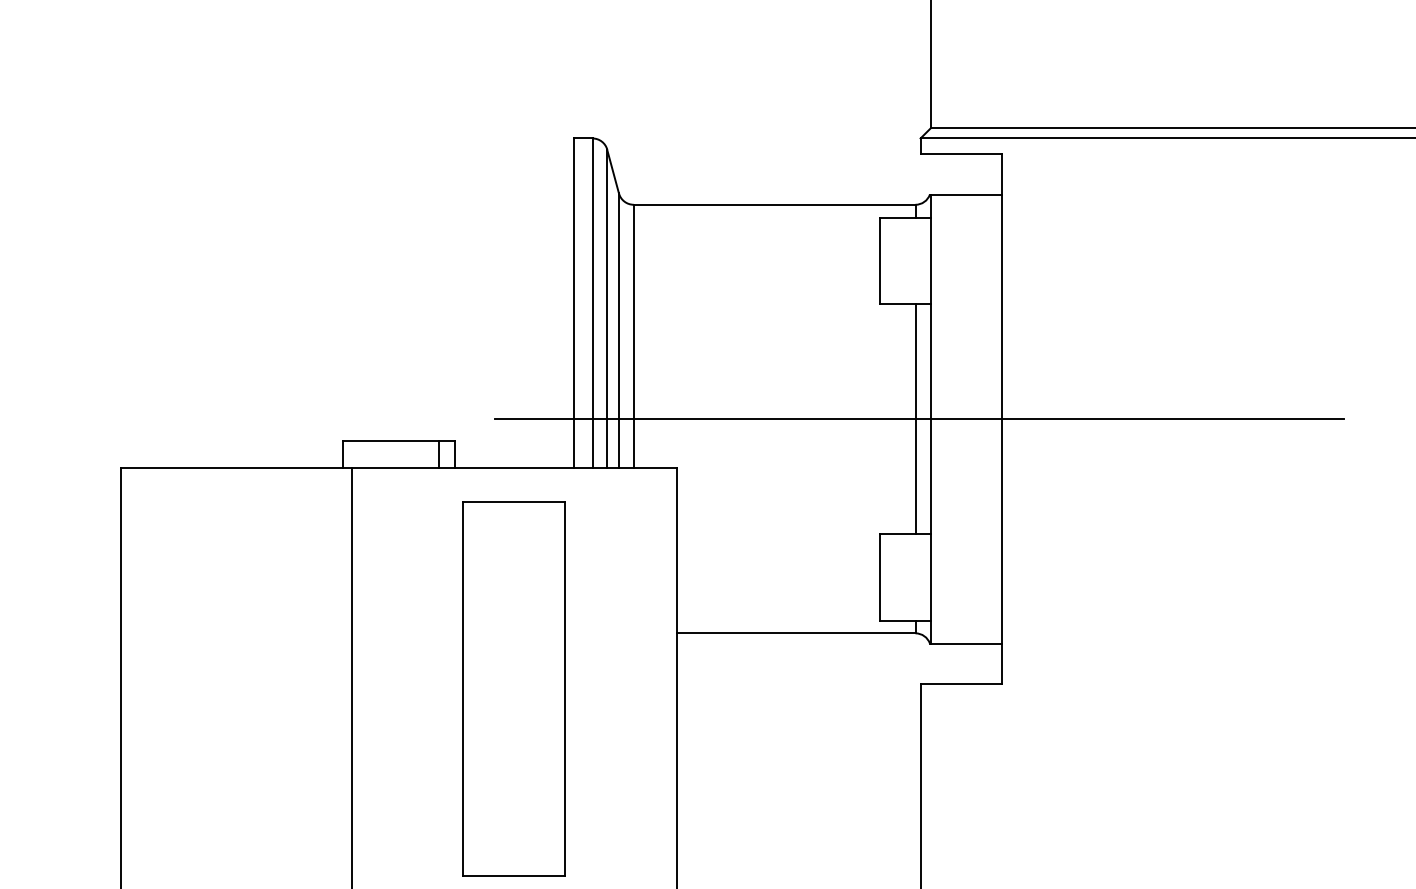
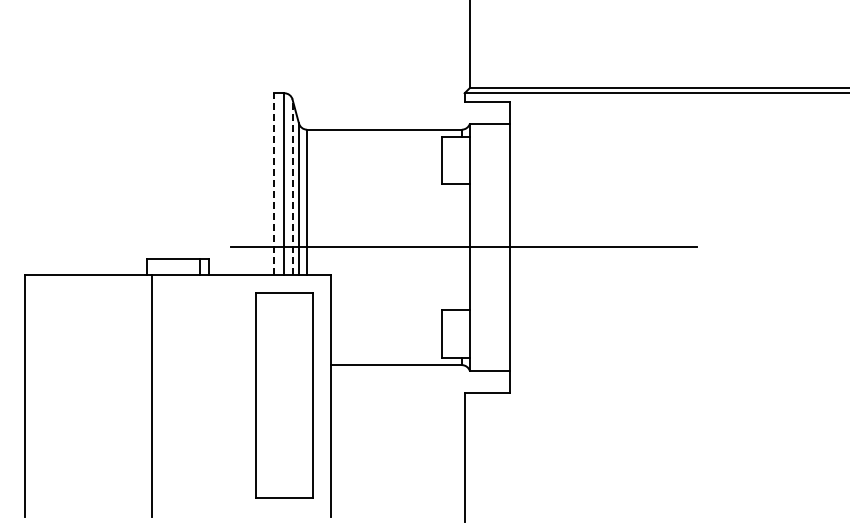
line: (574, 302) -> (274, 183), solid -> dashed
line: (607, 308) -> (292, 186), solid -> dashed
line: (914, 419) -> (461, 247), removed
part: (514, 688) -> (284, 395), moved

